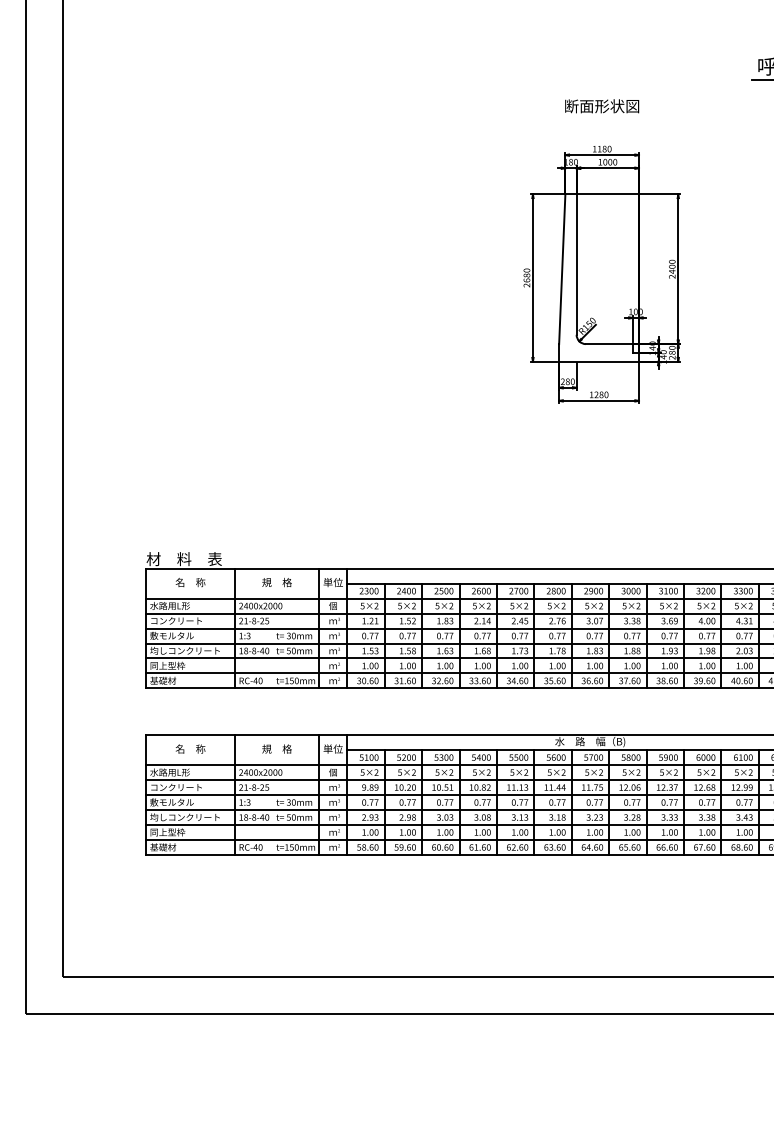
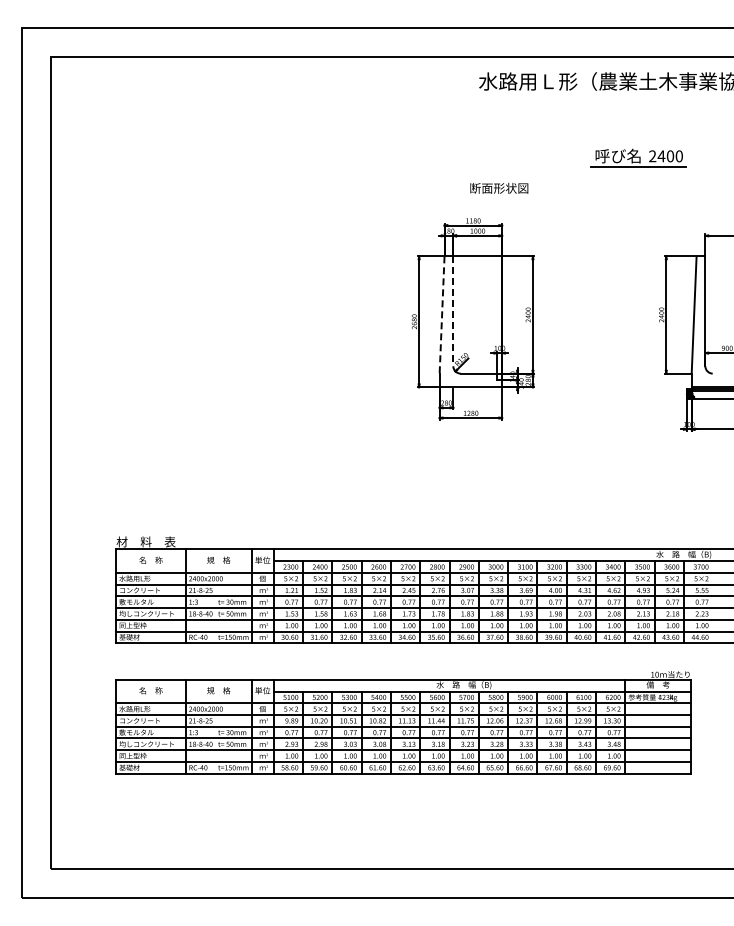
text: (602, 105) -> (499, 187), moved
line: (576, 264) -> (453, 311), solid -> dashed
line: (562, 268) -> (442, 314), solid -> dashed

